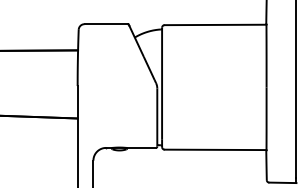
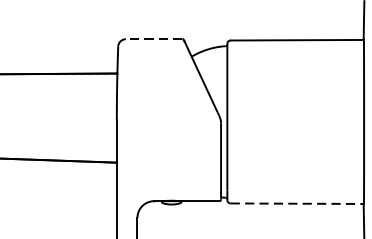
line: (106, 24) -> (154, 39), solid -> dashed
line: (215, 149) -> (297, 203), solid -> dashed

